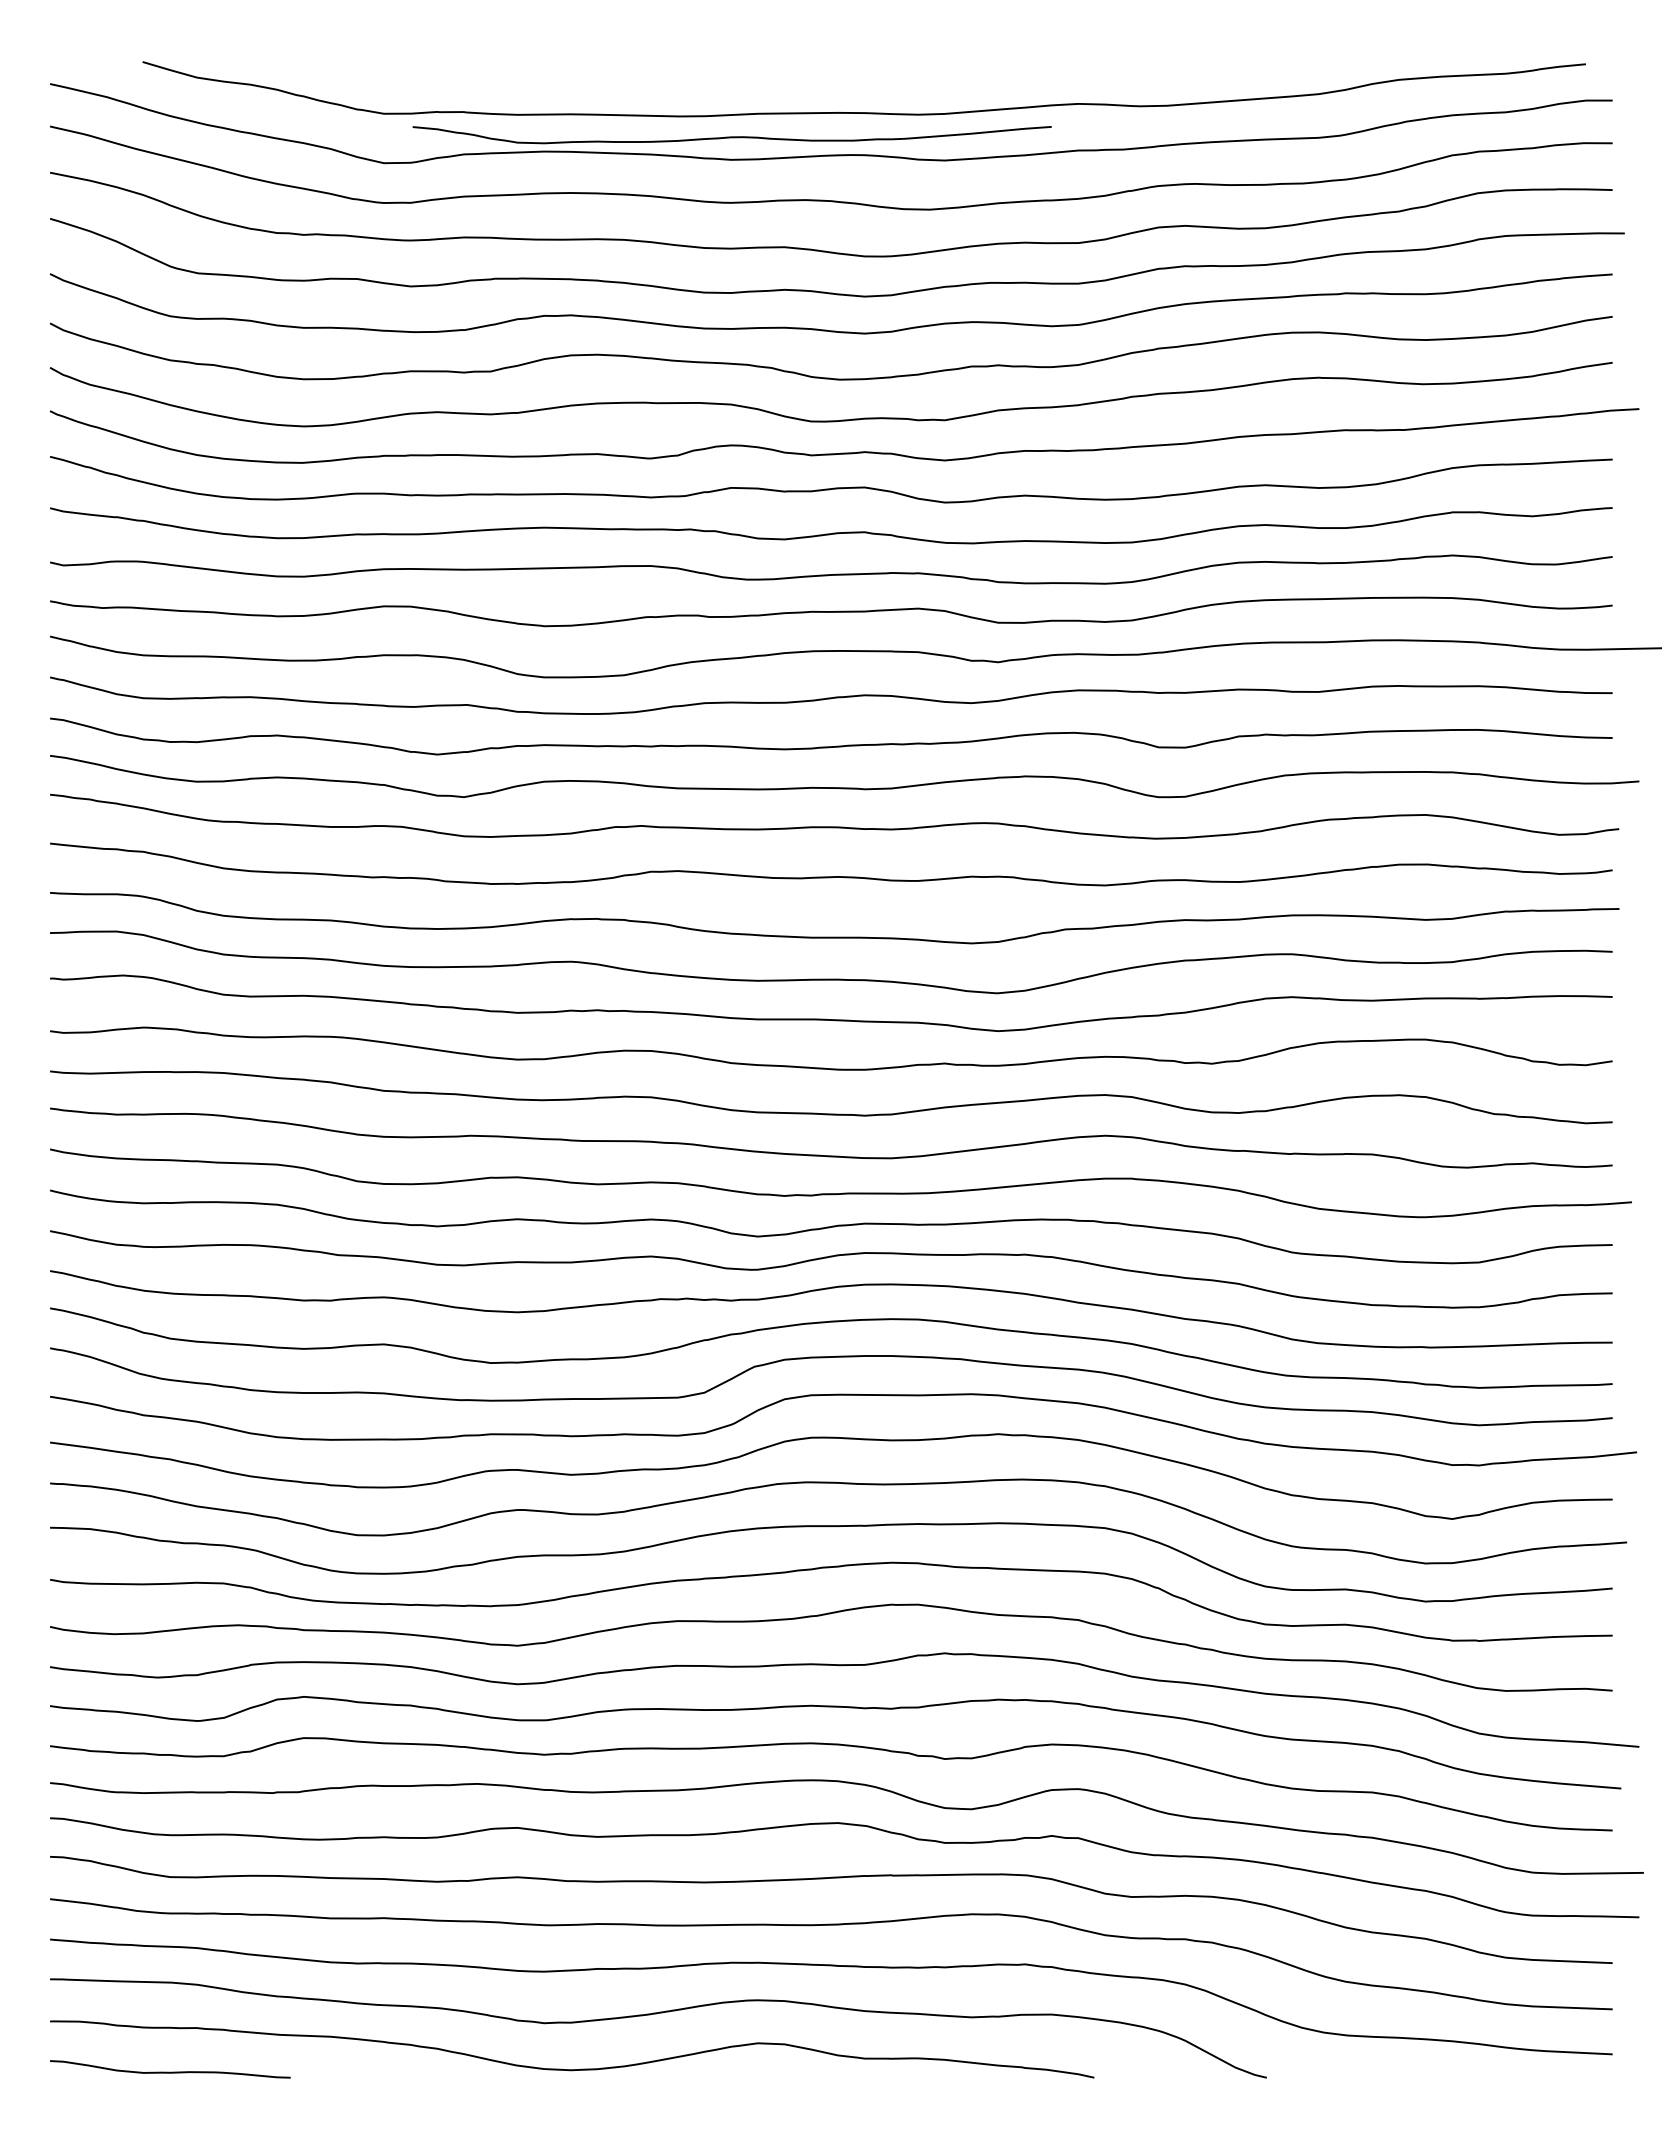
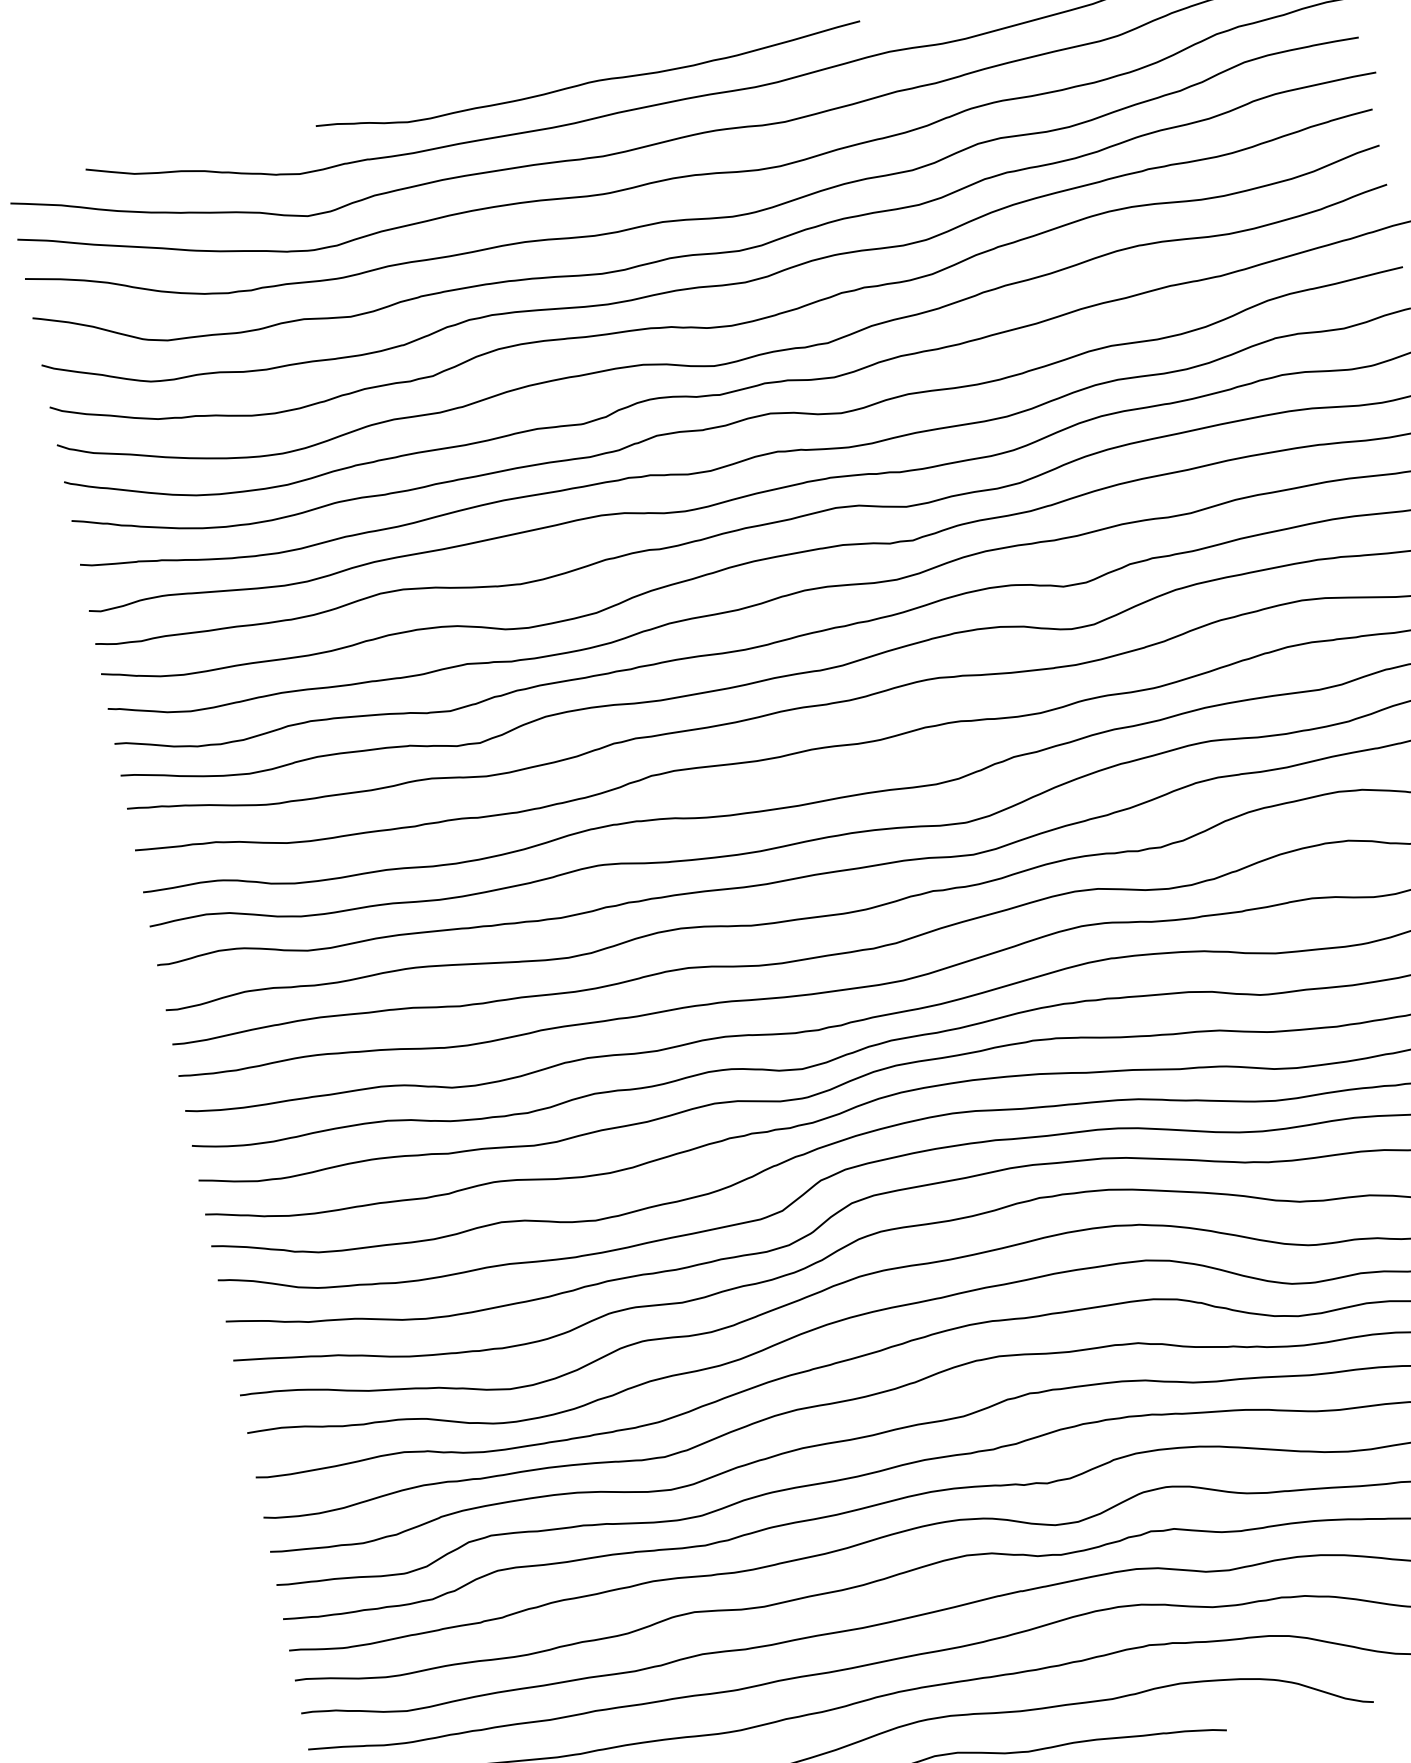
curve: (731, 136) -> (588, 81), moved

